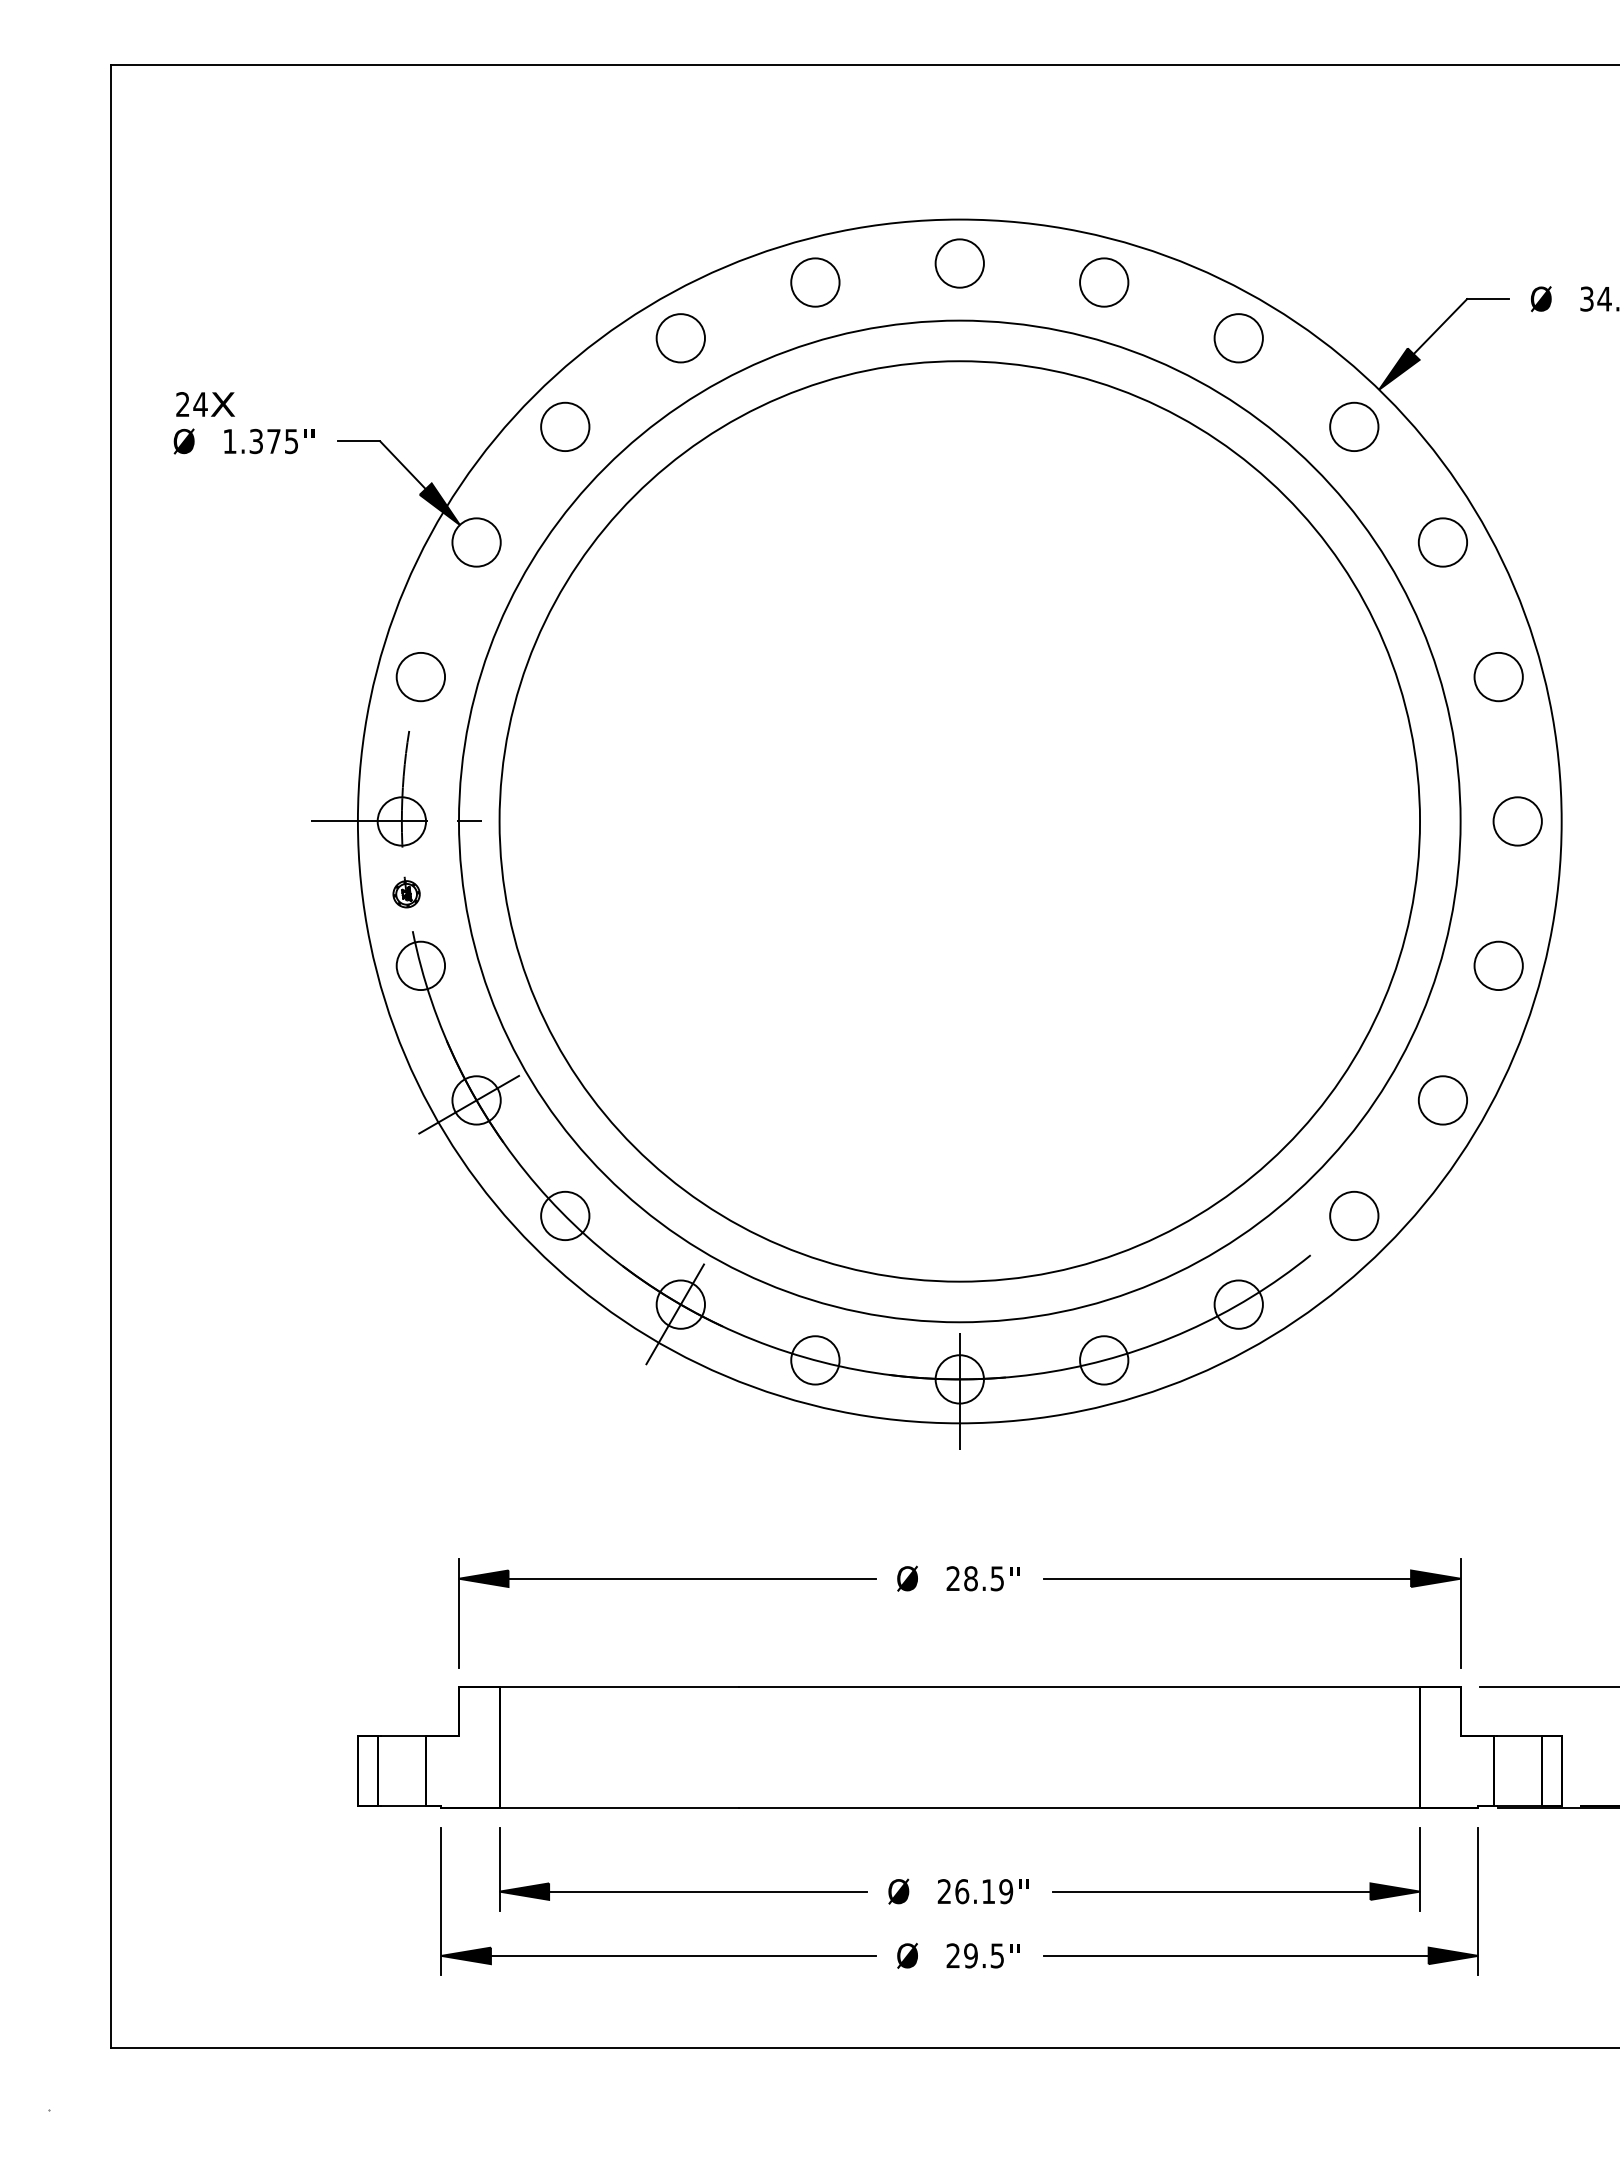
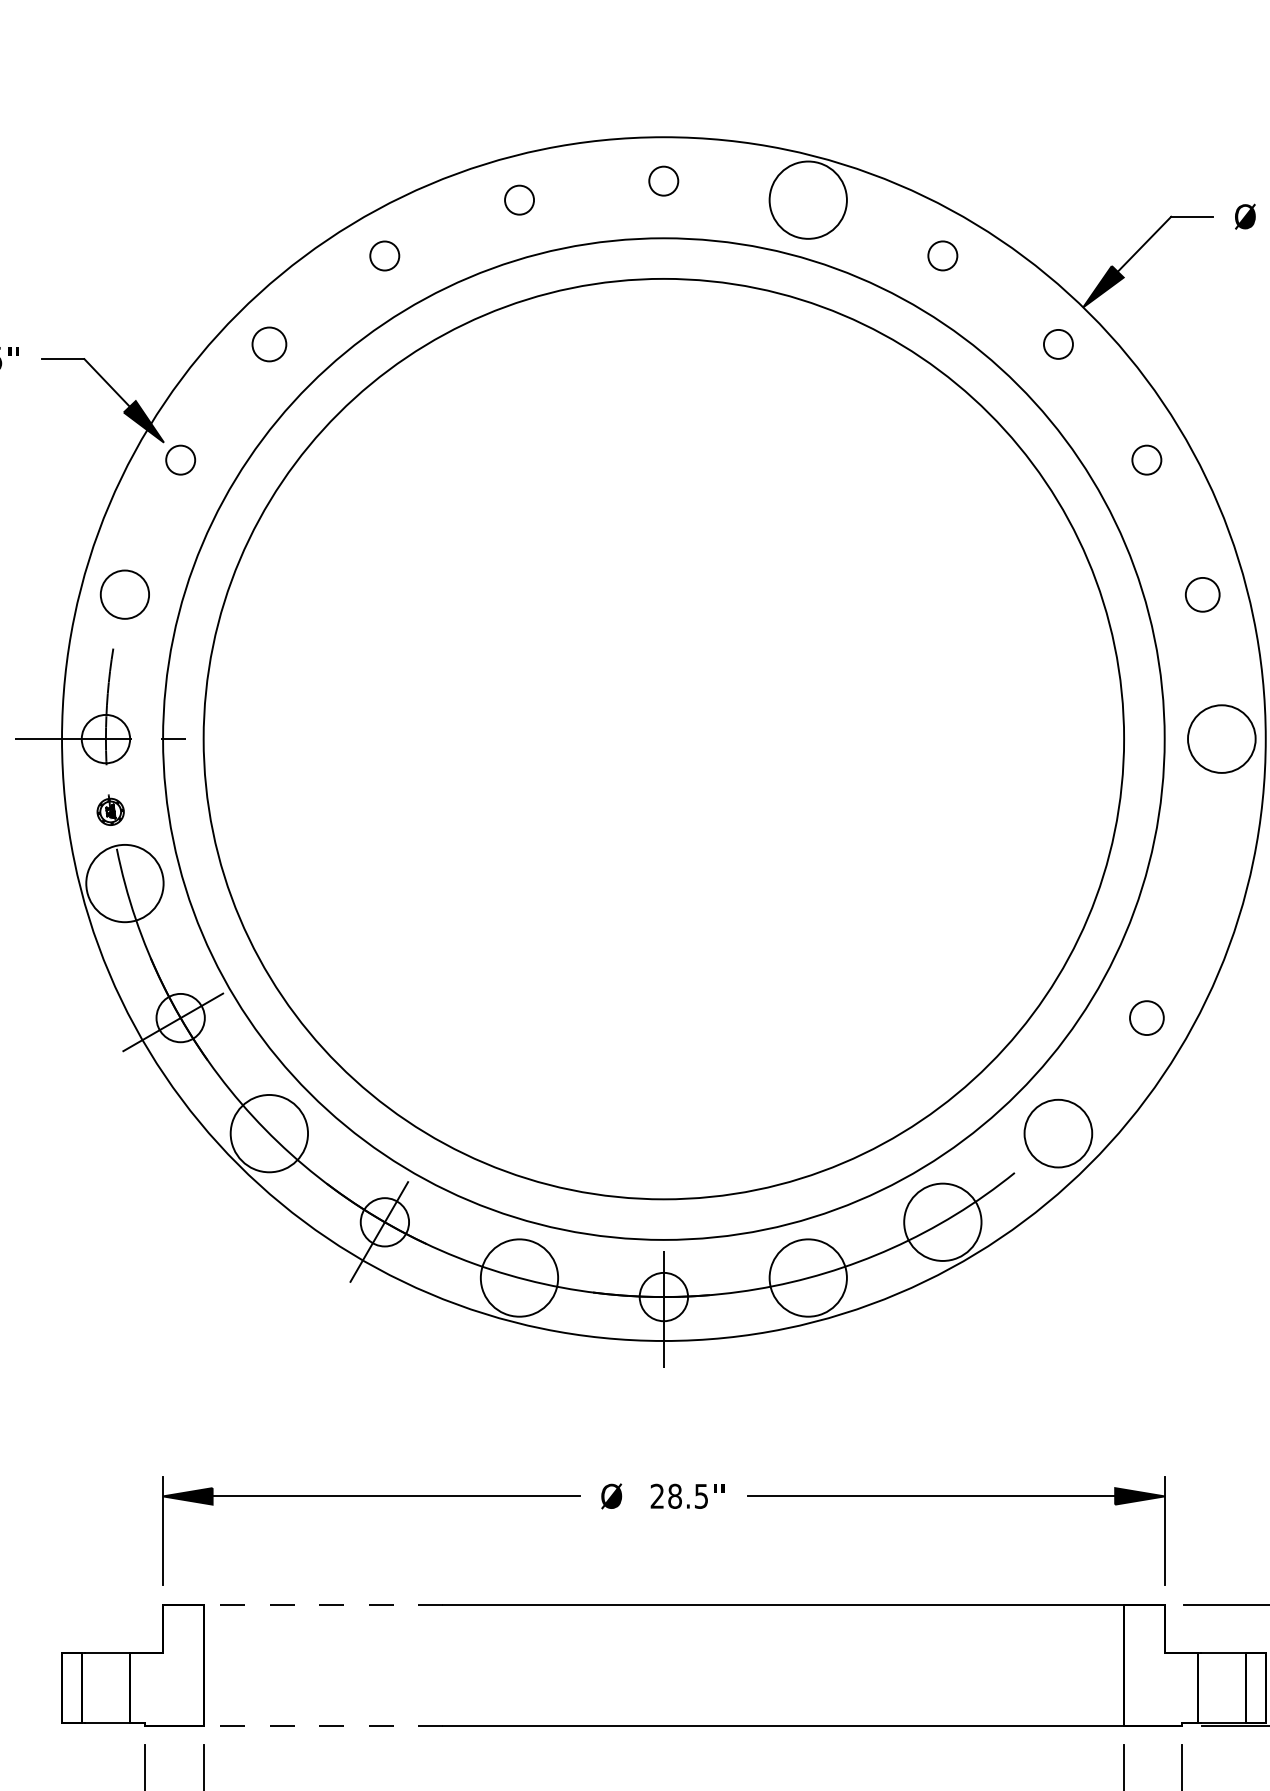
circle: (959, 263) -> (663, 181), size x0.6
circle: (815, 282) -> (519, 200), size x0.6
circle: (1104, 282) -> (808, 200), size x1.6
circle: (680, 338) -> (384, 256), size x0.6
circle: (1238, 338) -> (942, 256), size x0.6
circle: (565, 426) -> (269, 344), size x0.7
circle: (1354, 426) -> (1058, 344), size x0.6
circle: (476, 542) -> (180, 460), size x0.6
circle: (1442, 542) -> (1146, 460), size x0.6
circle: (1498, 677) -> (1202, 595), size x0.7
circle: (1517, 821) -> (1221, 739), size x1.4
circle: (420, 965) -> (124, 883), size x1.6
circle: (1498, 965) -> (1202, 883), removed
circle: (1442, 1100) -> (1146, 1018), size x0.7
circle: (565, 1215) -> (269, 1133), size x1.6
circle: (1354, 1215) -> (1058, 1133), size x1.4
circle: (1238, 1304) -> (942, 1222), size x1.6
circle: (815, 1360) -> (519, 1278), size x1.6
circle: (1104, 1360) -> (808, 1278), size x1.6
line: (619, 1687) -> (323, 1605), solid -> dashed
line: (619, 1808) -> (323, 1726), solid -> dashed

